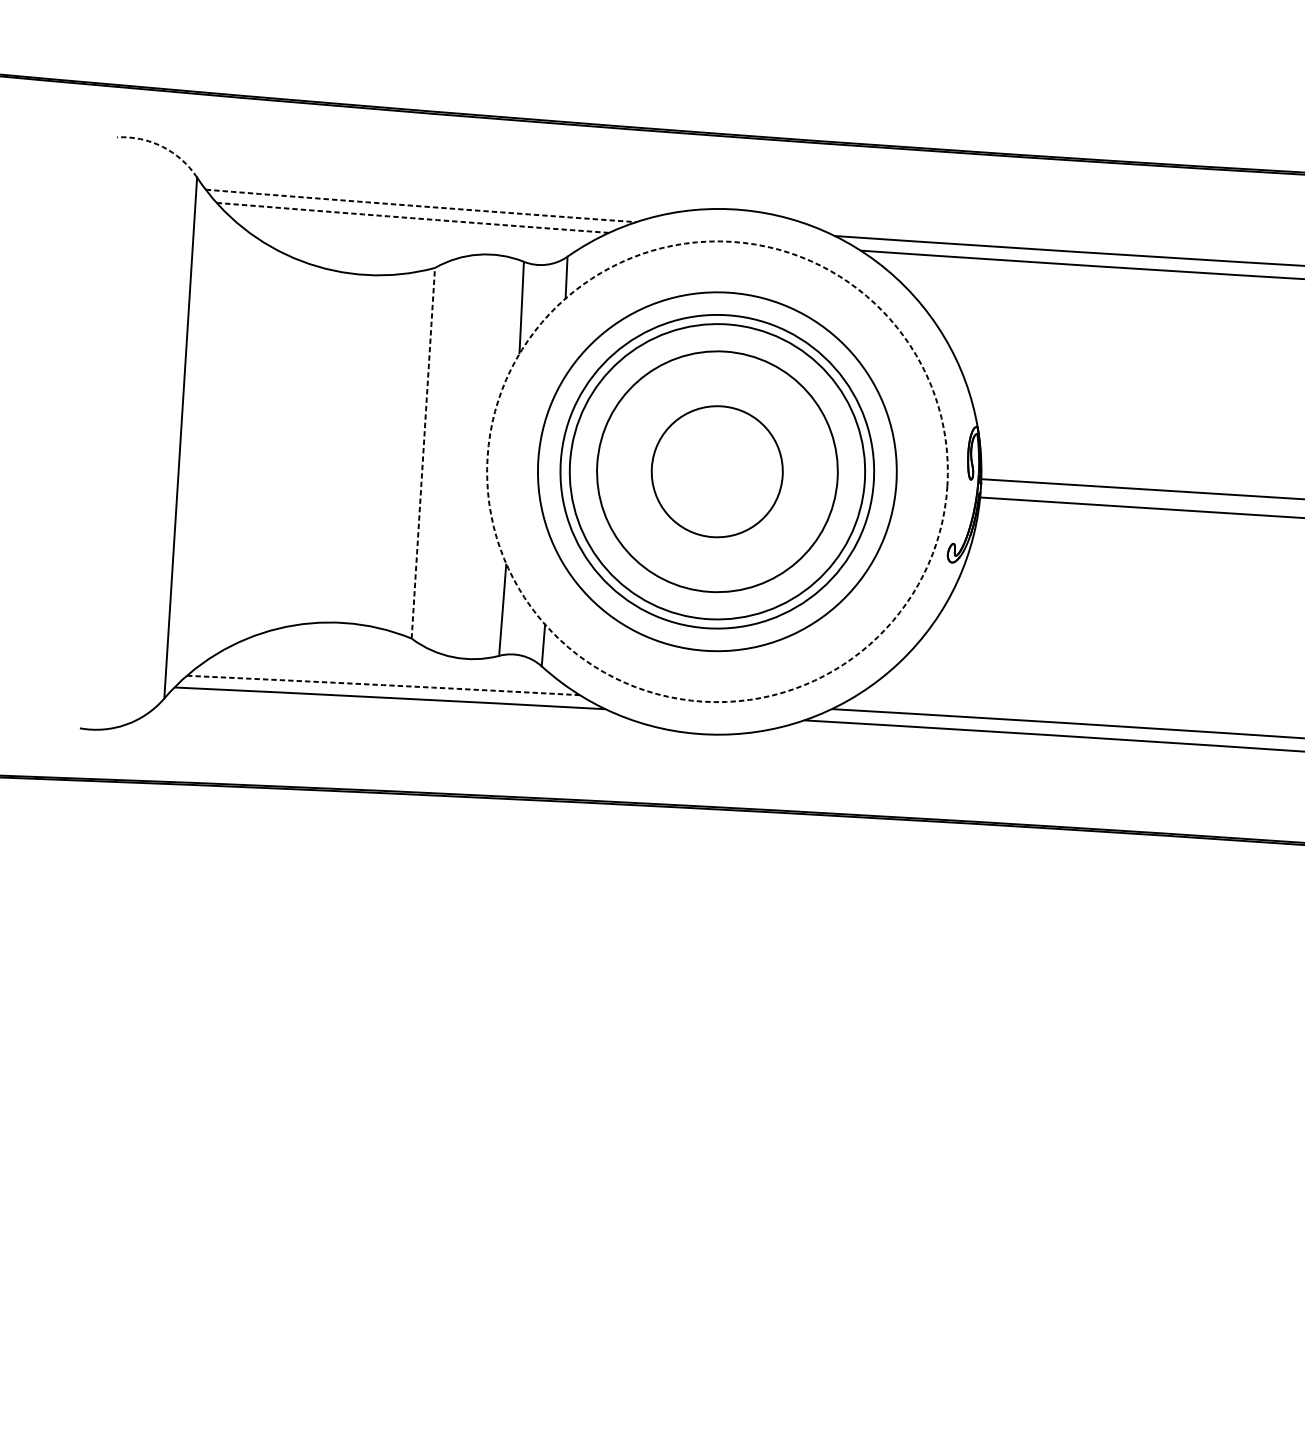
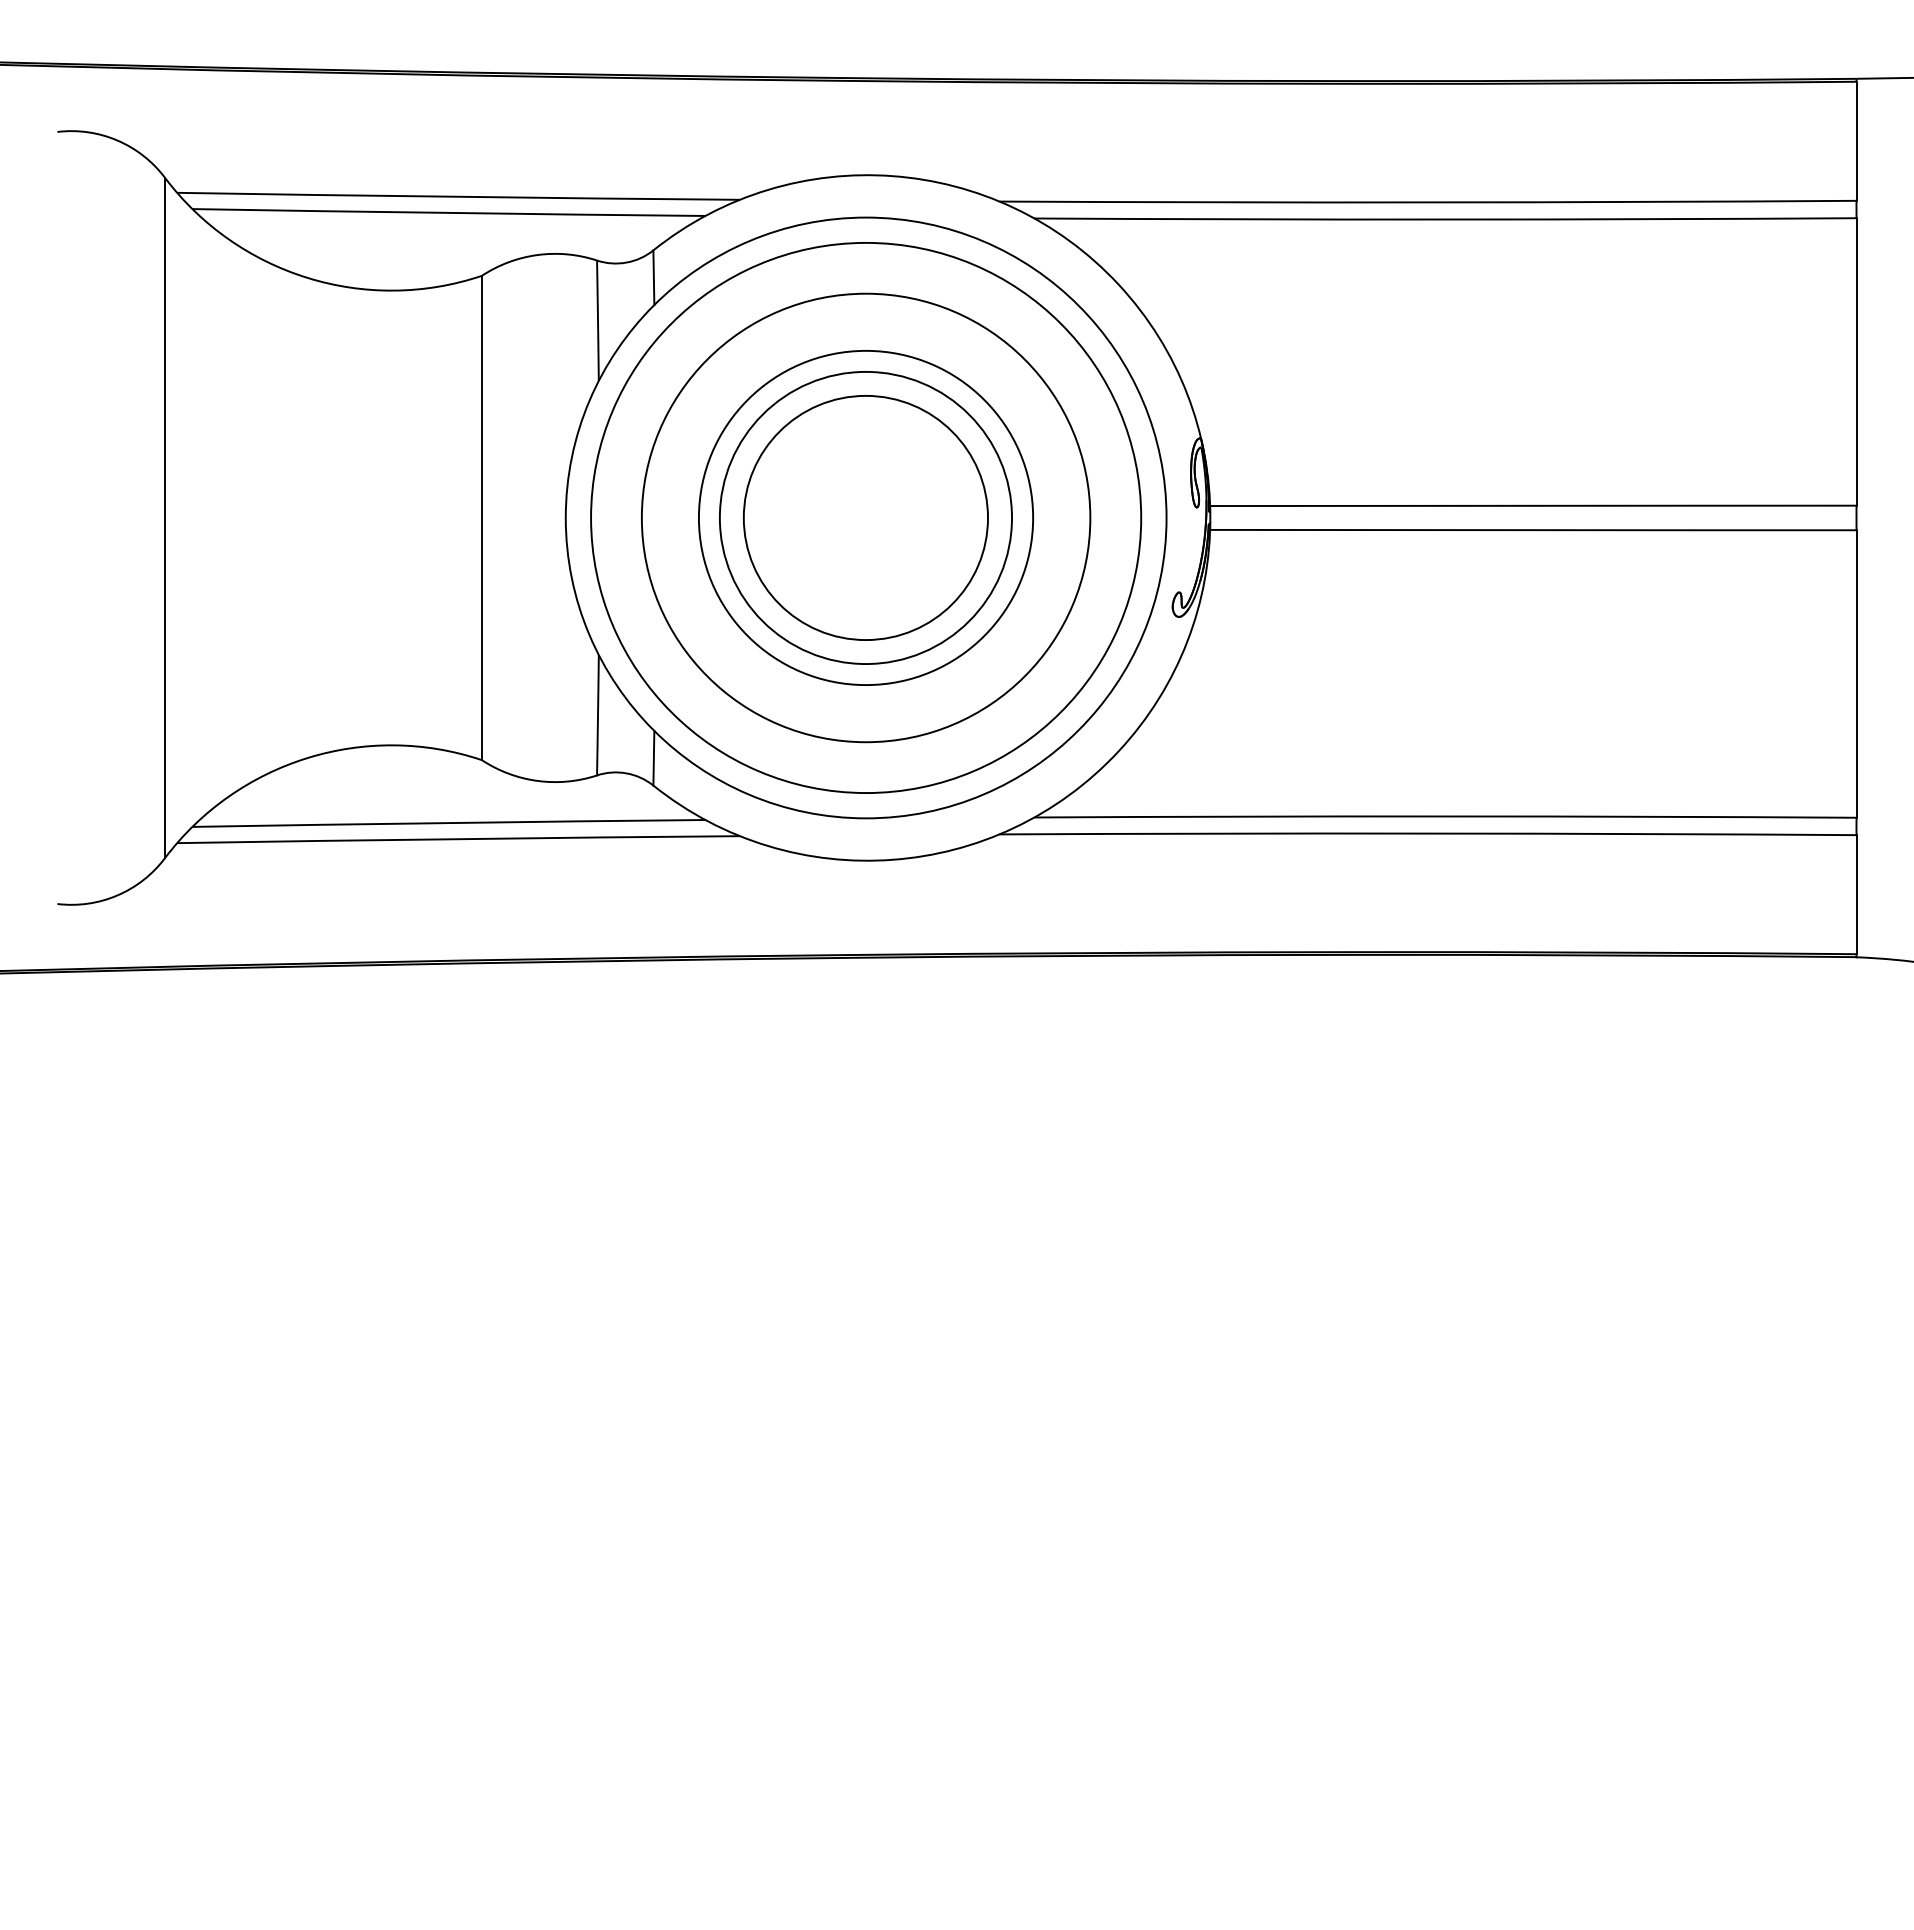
arc: (162, 146) -> (117, 140), dashed -> solid
arc: (420, 206) -> (458, 196), dashed -> solid
arc: (412, 217) -> (448, 212), dashed -> solid
line: (423, 452) -> (481, 517), dashed -> solid
circle: (717, 471) -> (865, 517), dashed -> solid
circle: (717, 471) -> (865, 517), size x0.71
circle: (717, 471) -> (865, 517), size x0.71
circle: (717, 471) -> (865, 517), size x1.43
circle: (717, 471) -> (865, 517), size x1.43
circle: (717, 471) -> (866, 517), size x1.43
arc: (383, 685) -> (448, 823), dashed -> solid

